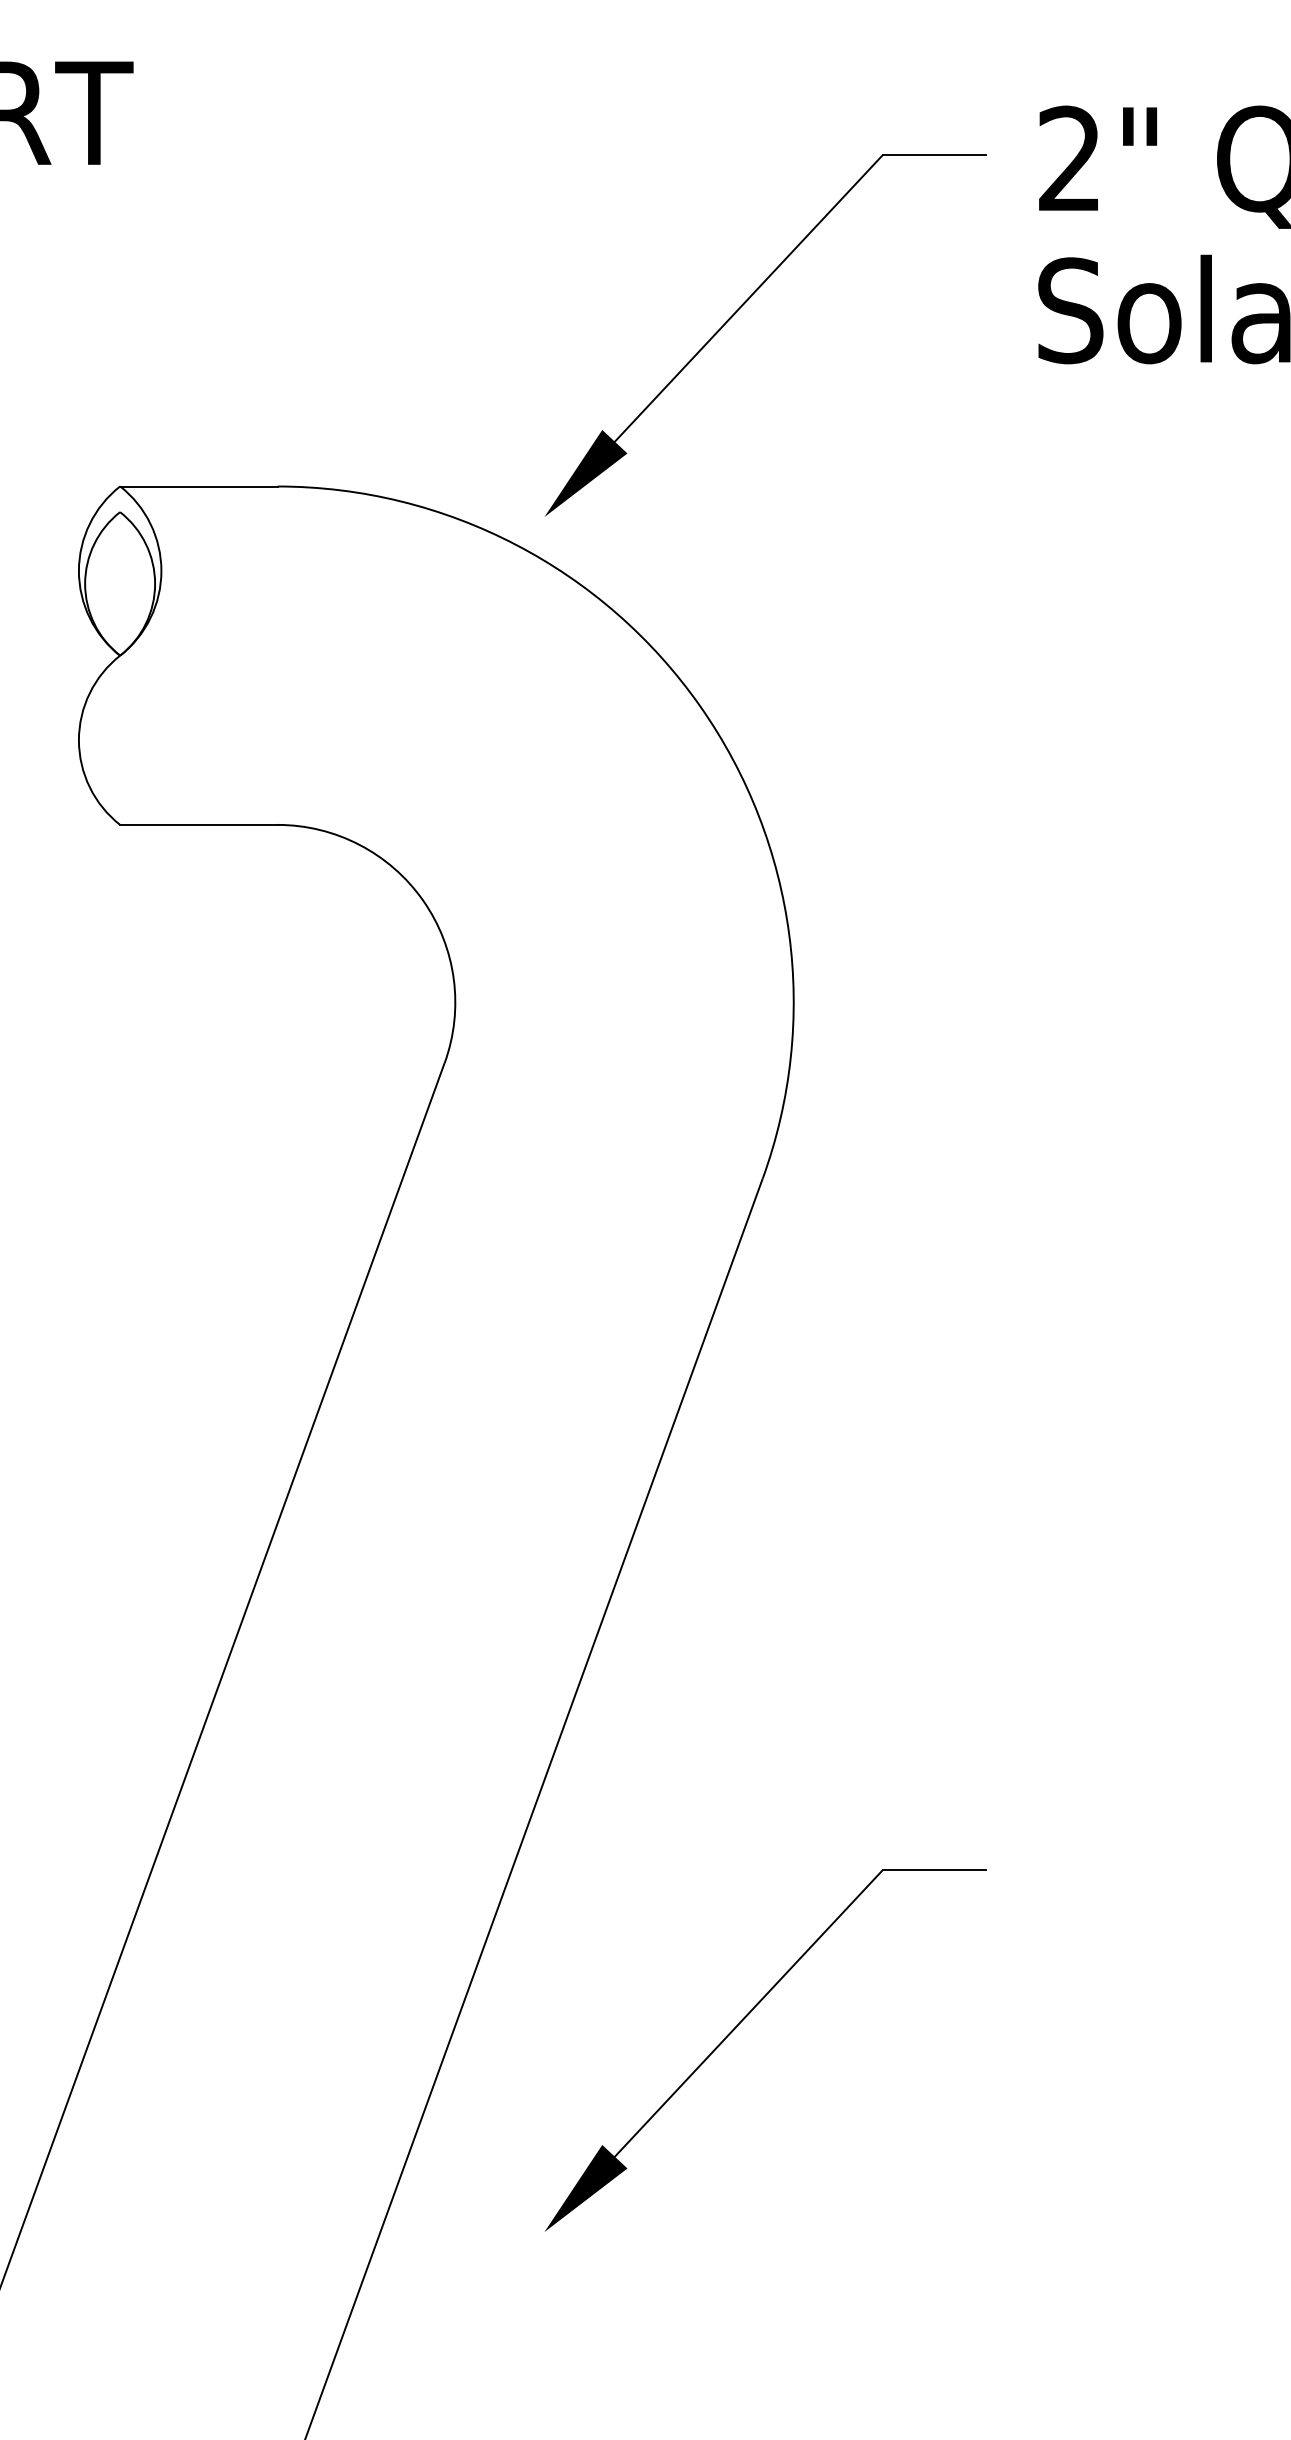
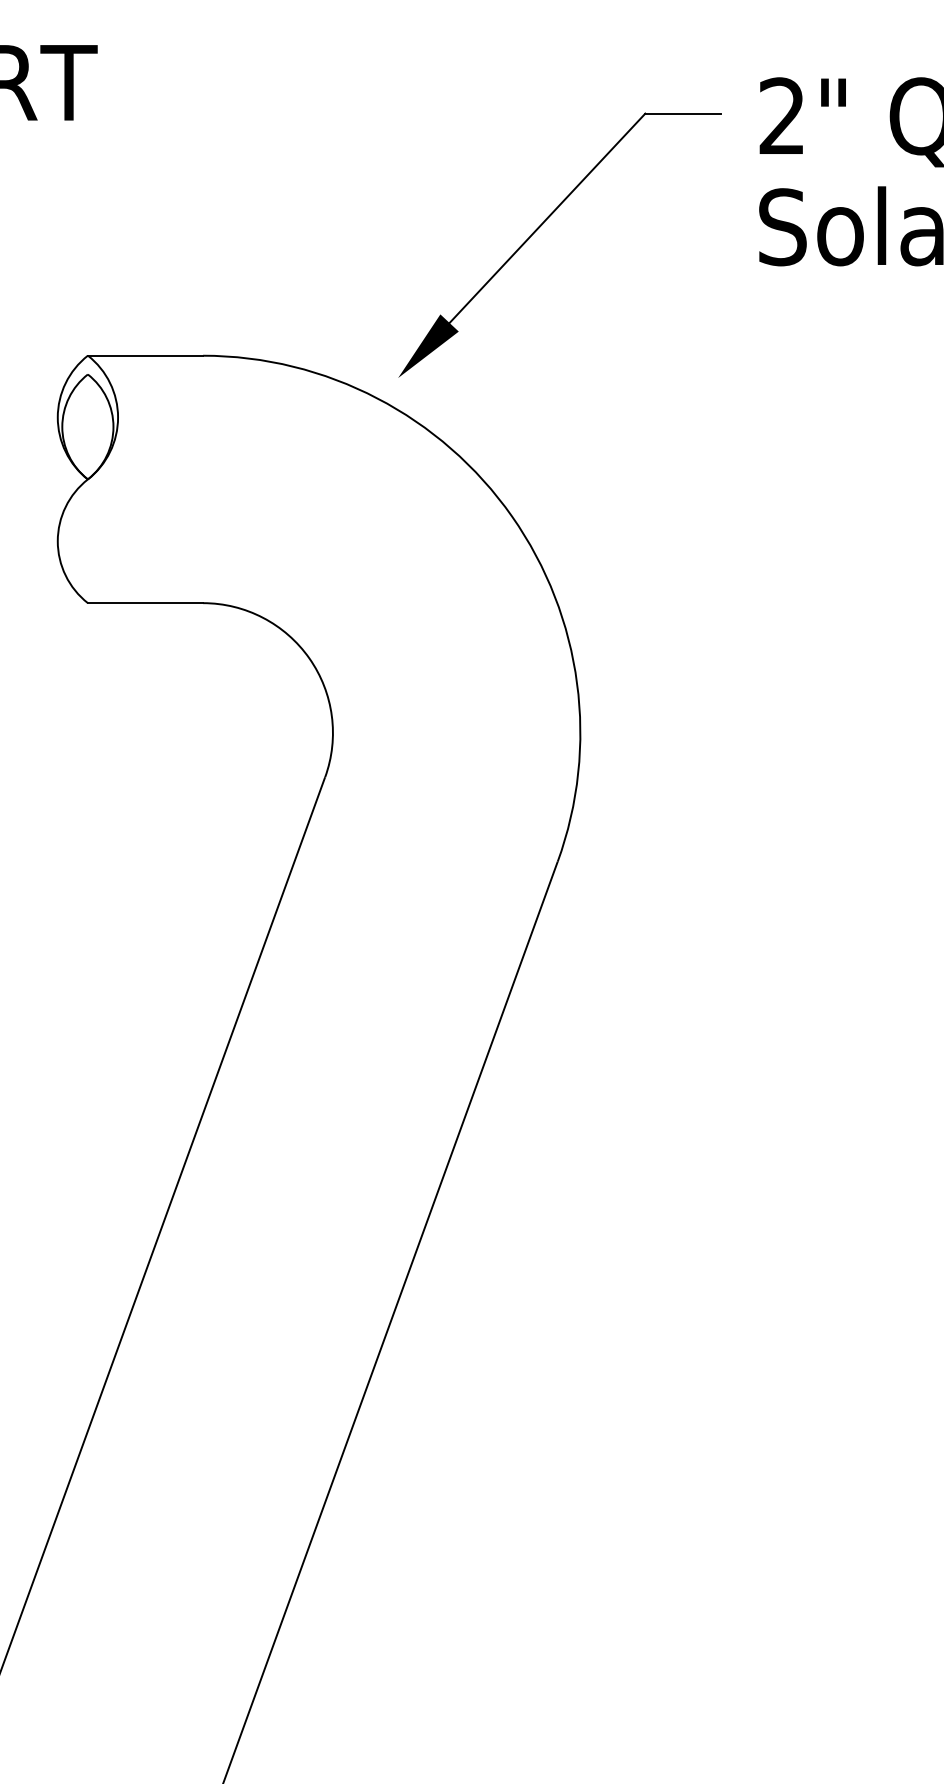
part: (736, 2028) -> (538, 1483), removed

